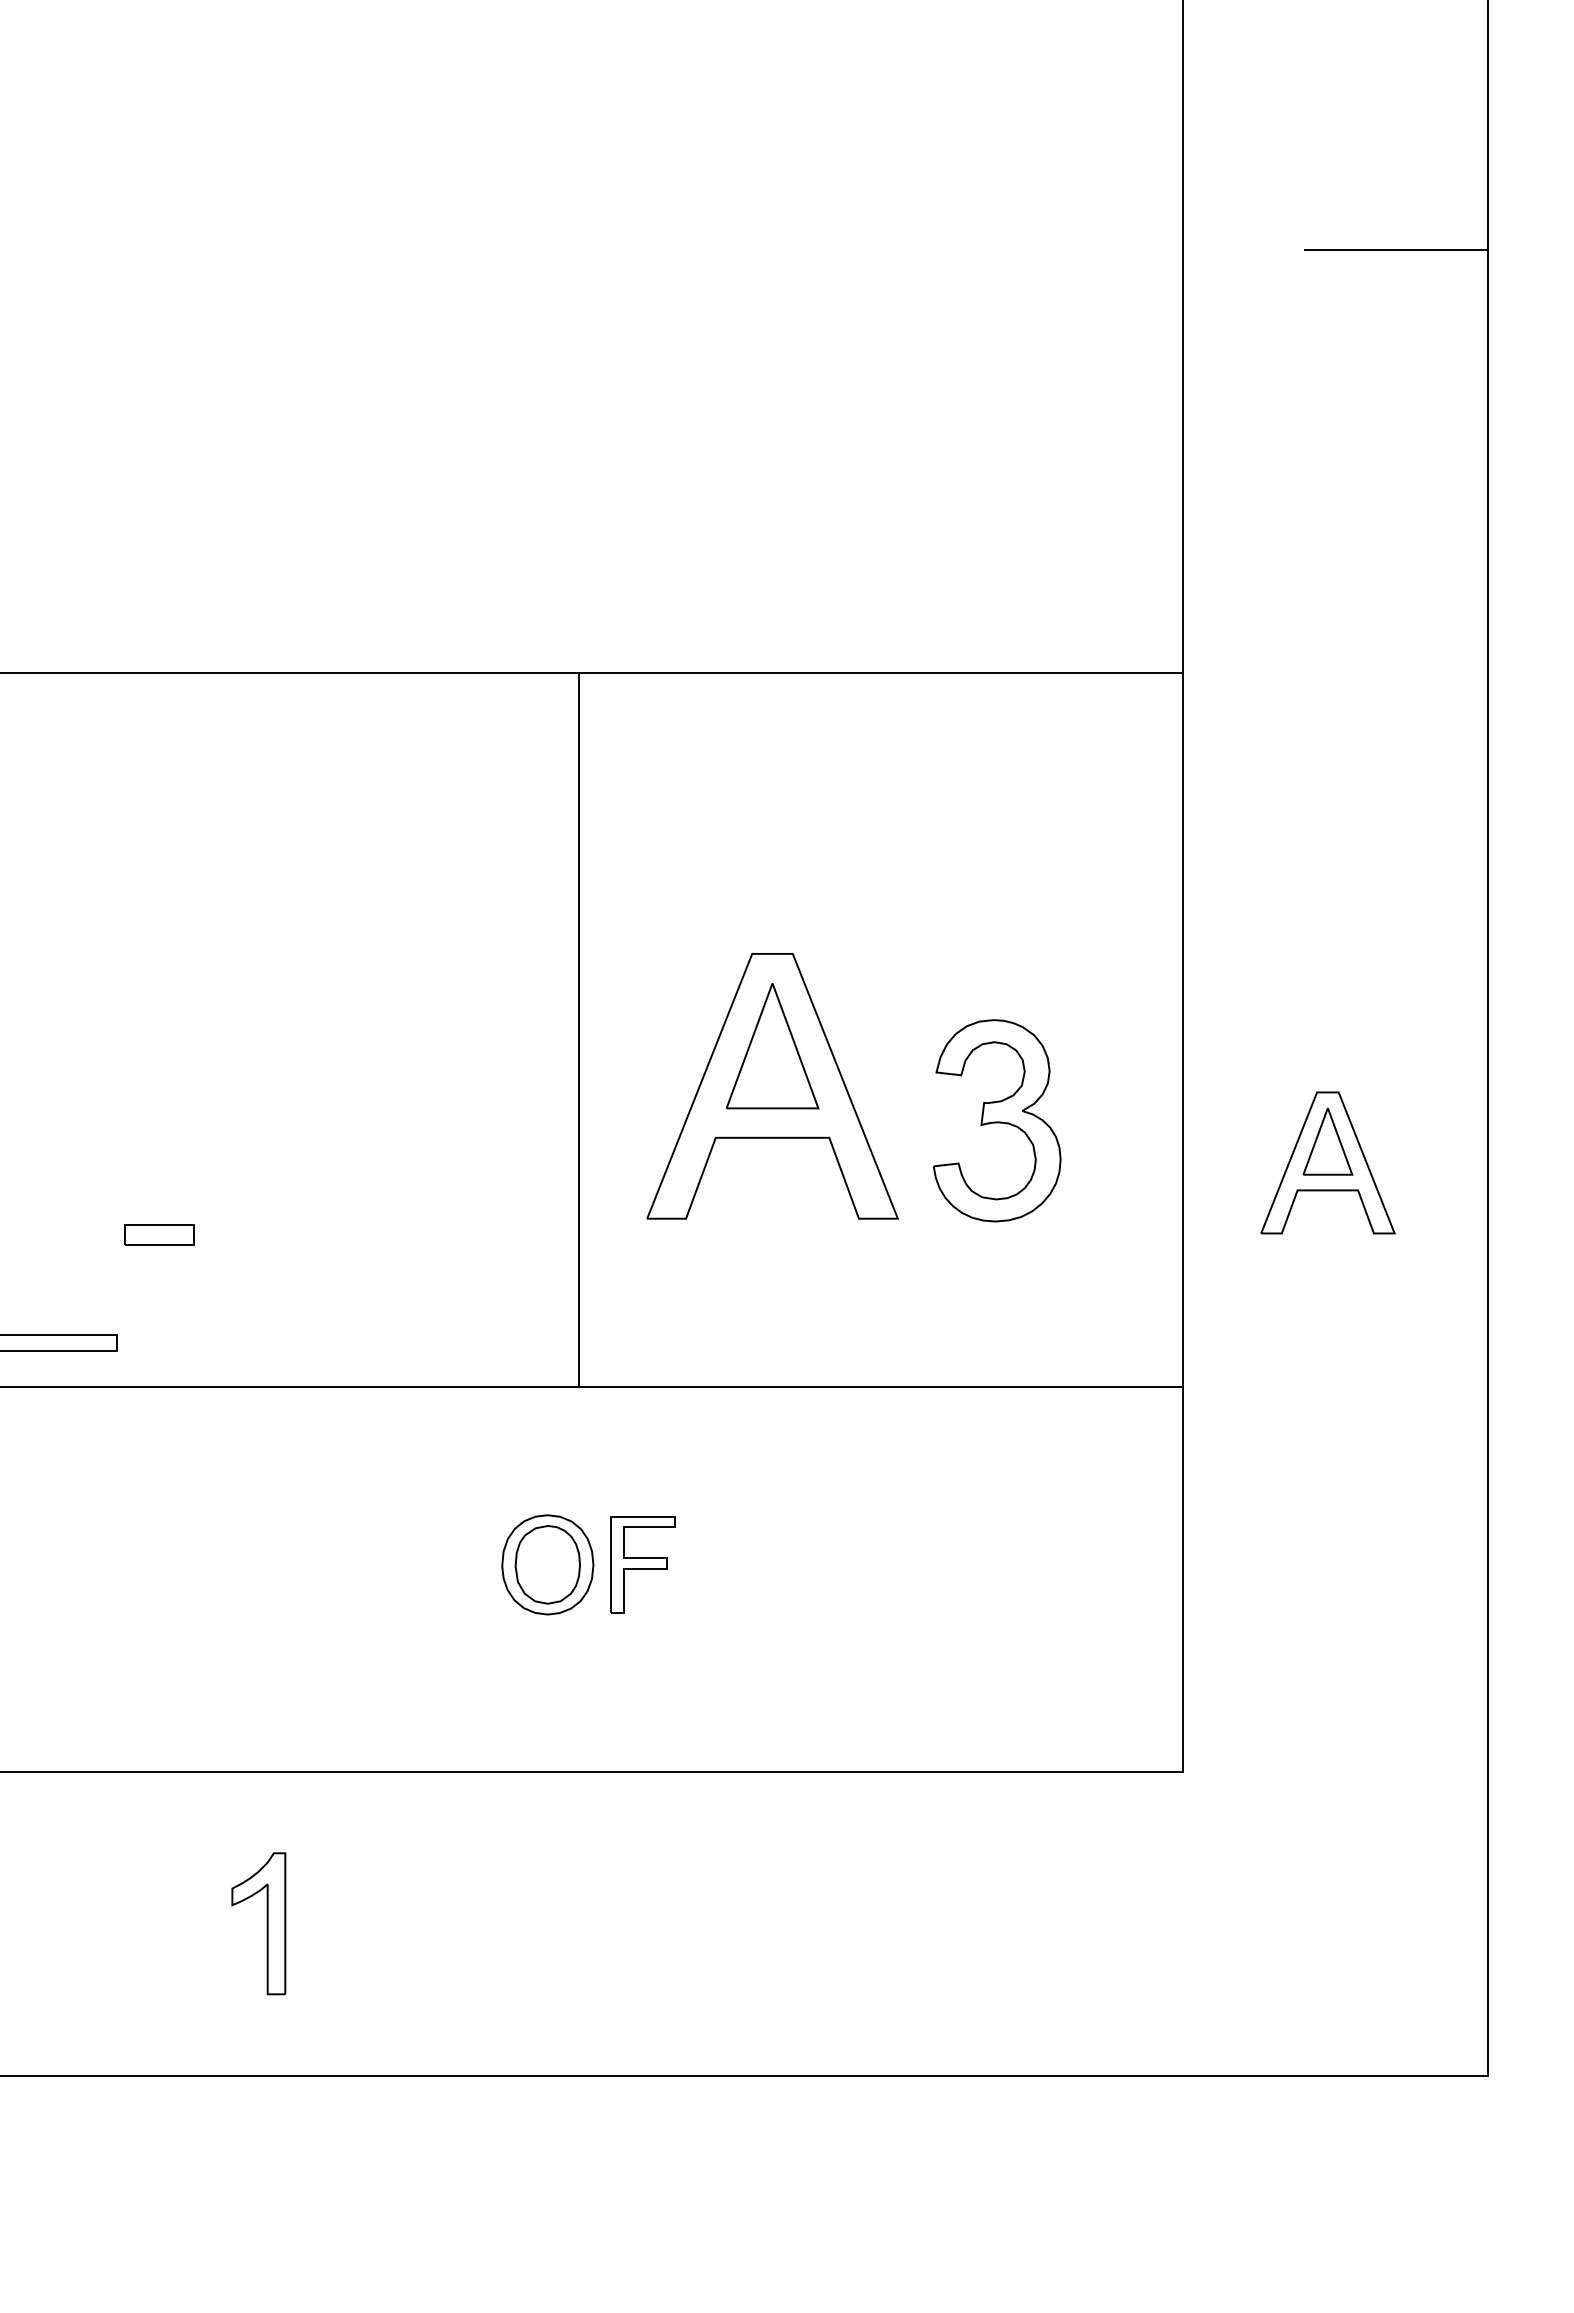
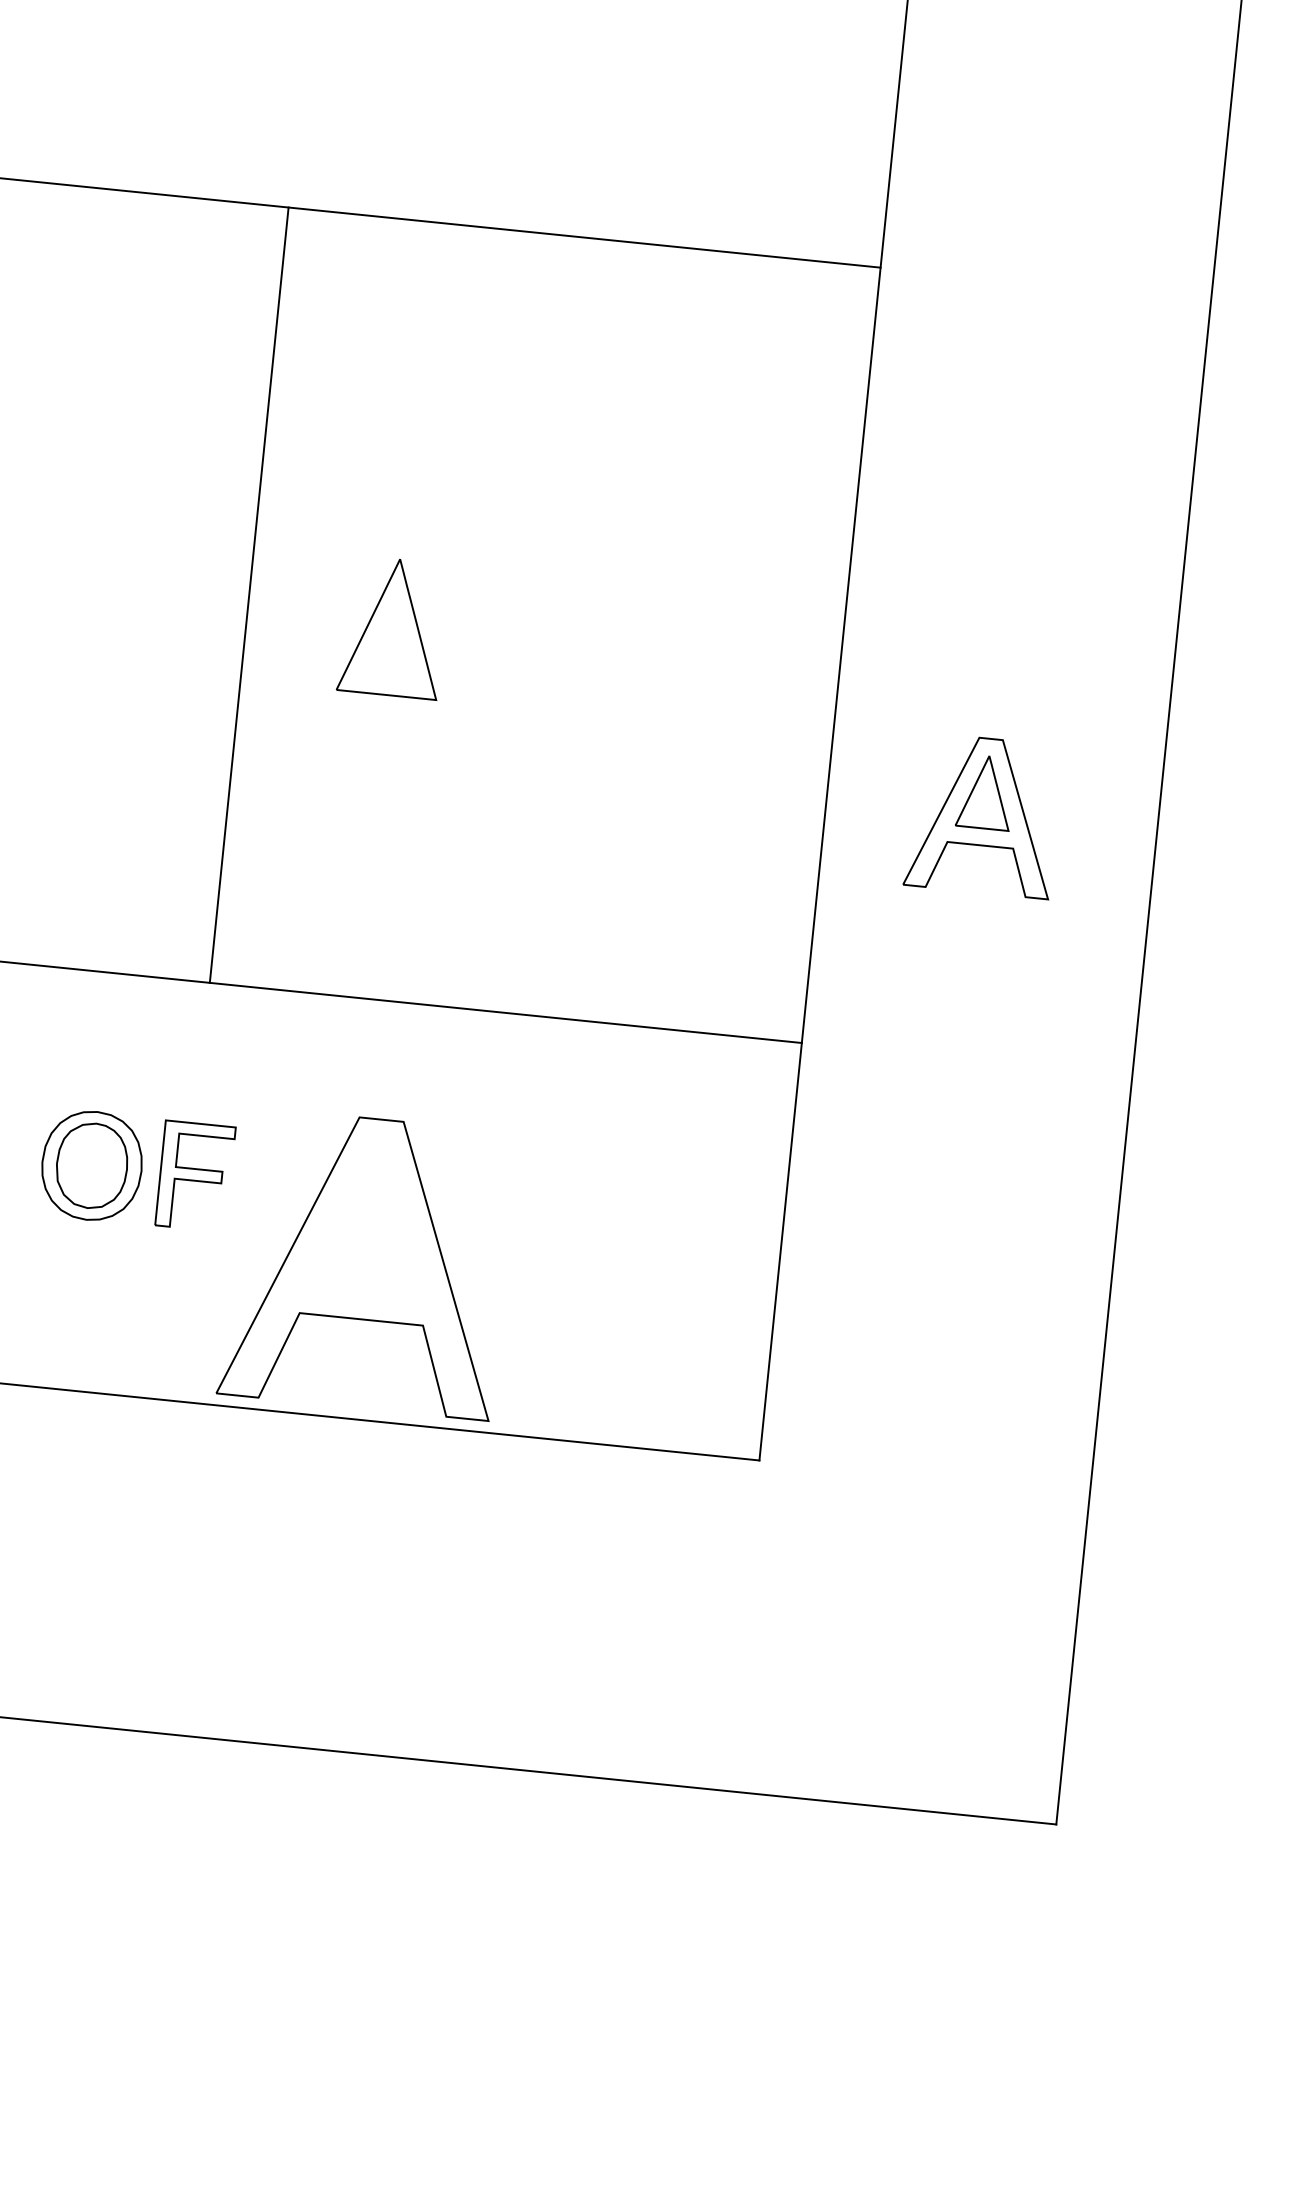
line: (579, 1030) -> (249, 595), moved
part: (772, 1086) -> (366, 1263), moved
part: (997, 1120) -> (629, 732), removed

